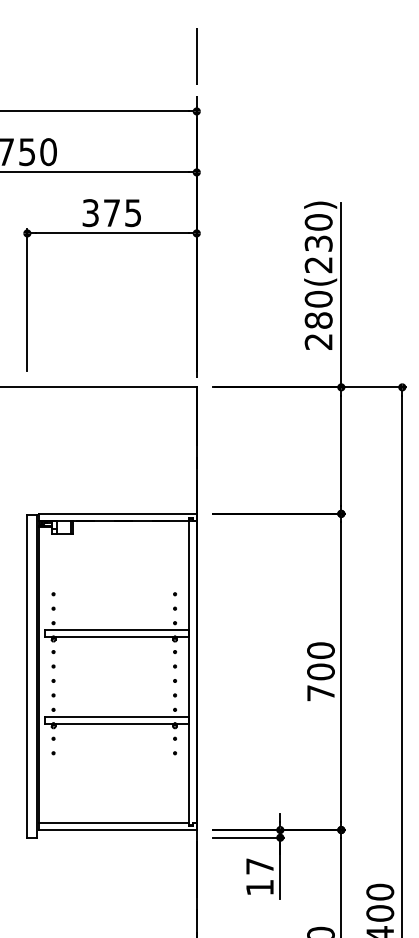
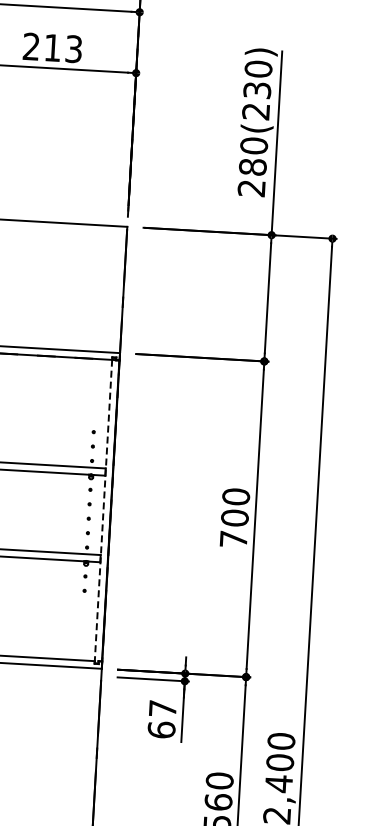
text: (111, 213) -> (52, 48), 375 -> 213
line: (189, 671) -> (103, 510), solid -> dashed
text: (259, 887) -> (161, 729), 17 -> 67

